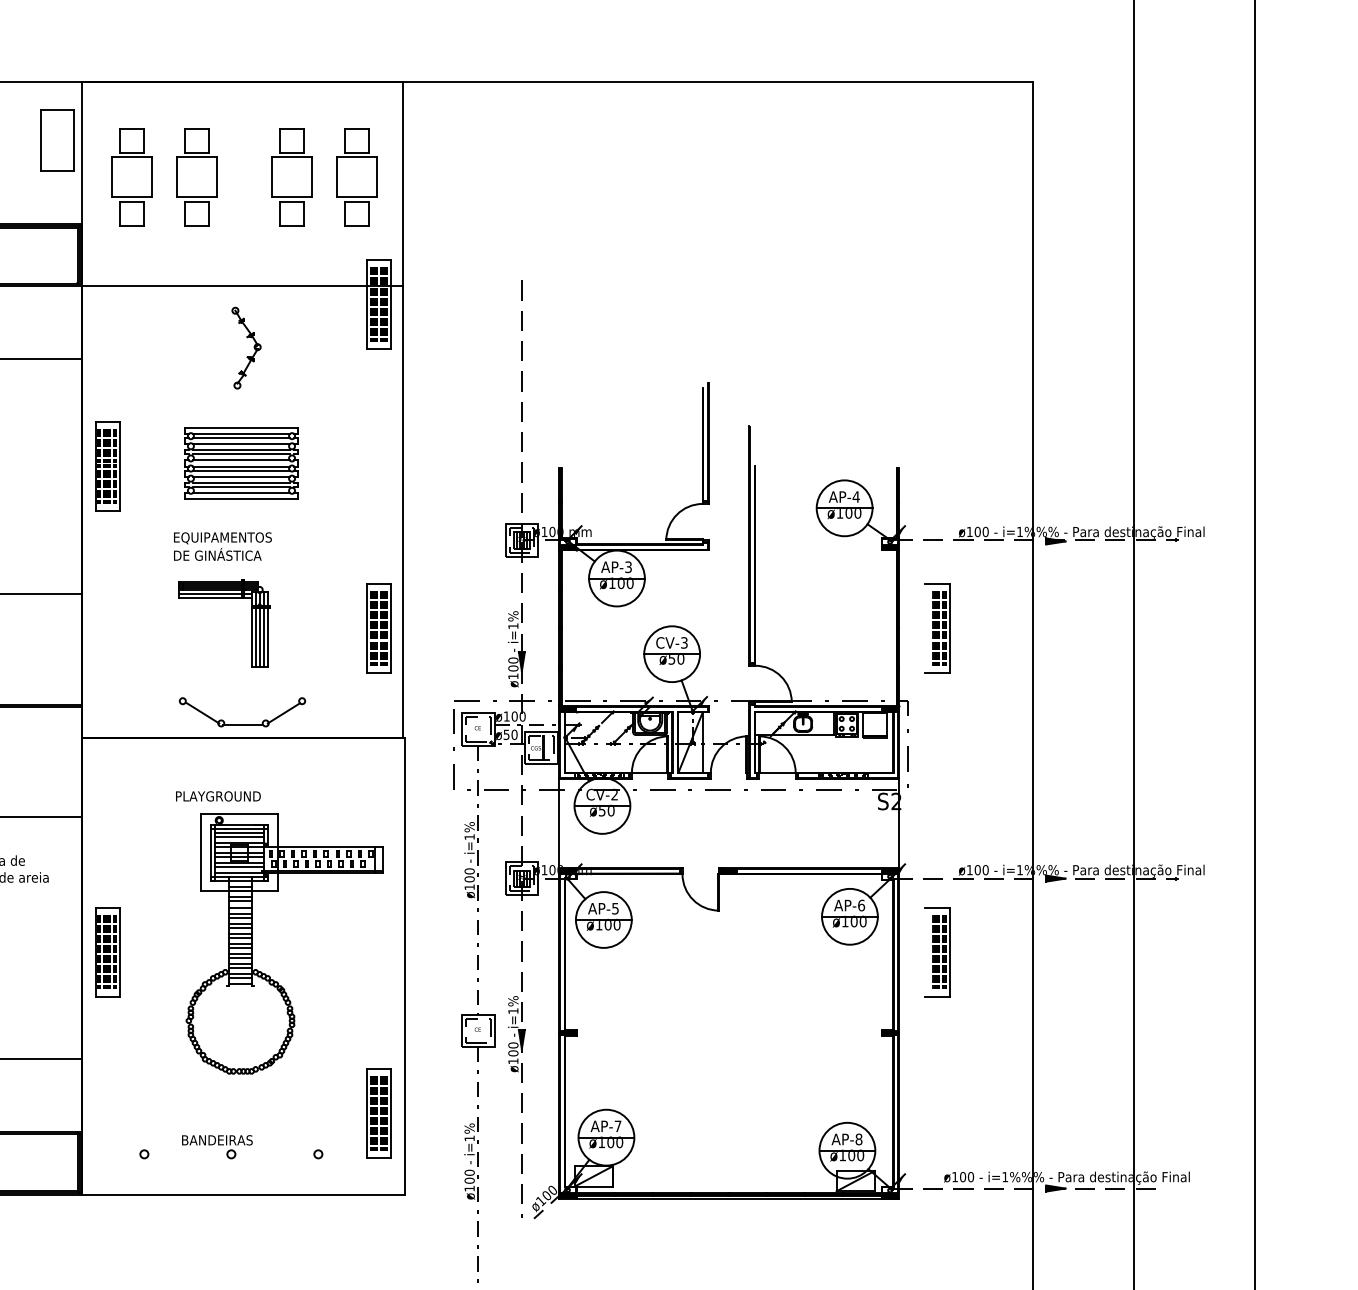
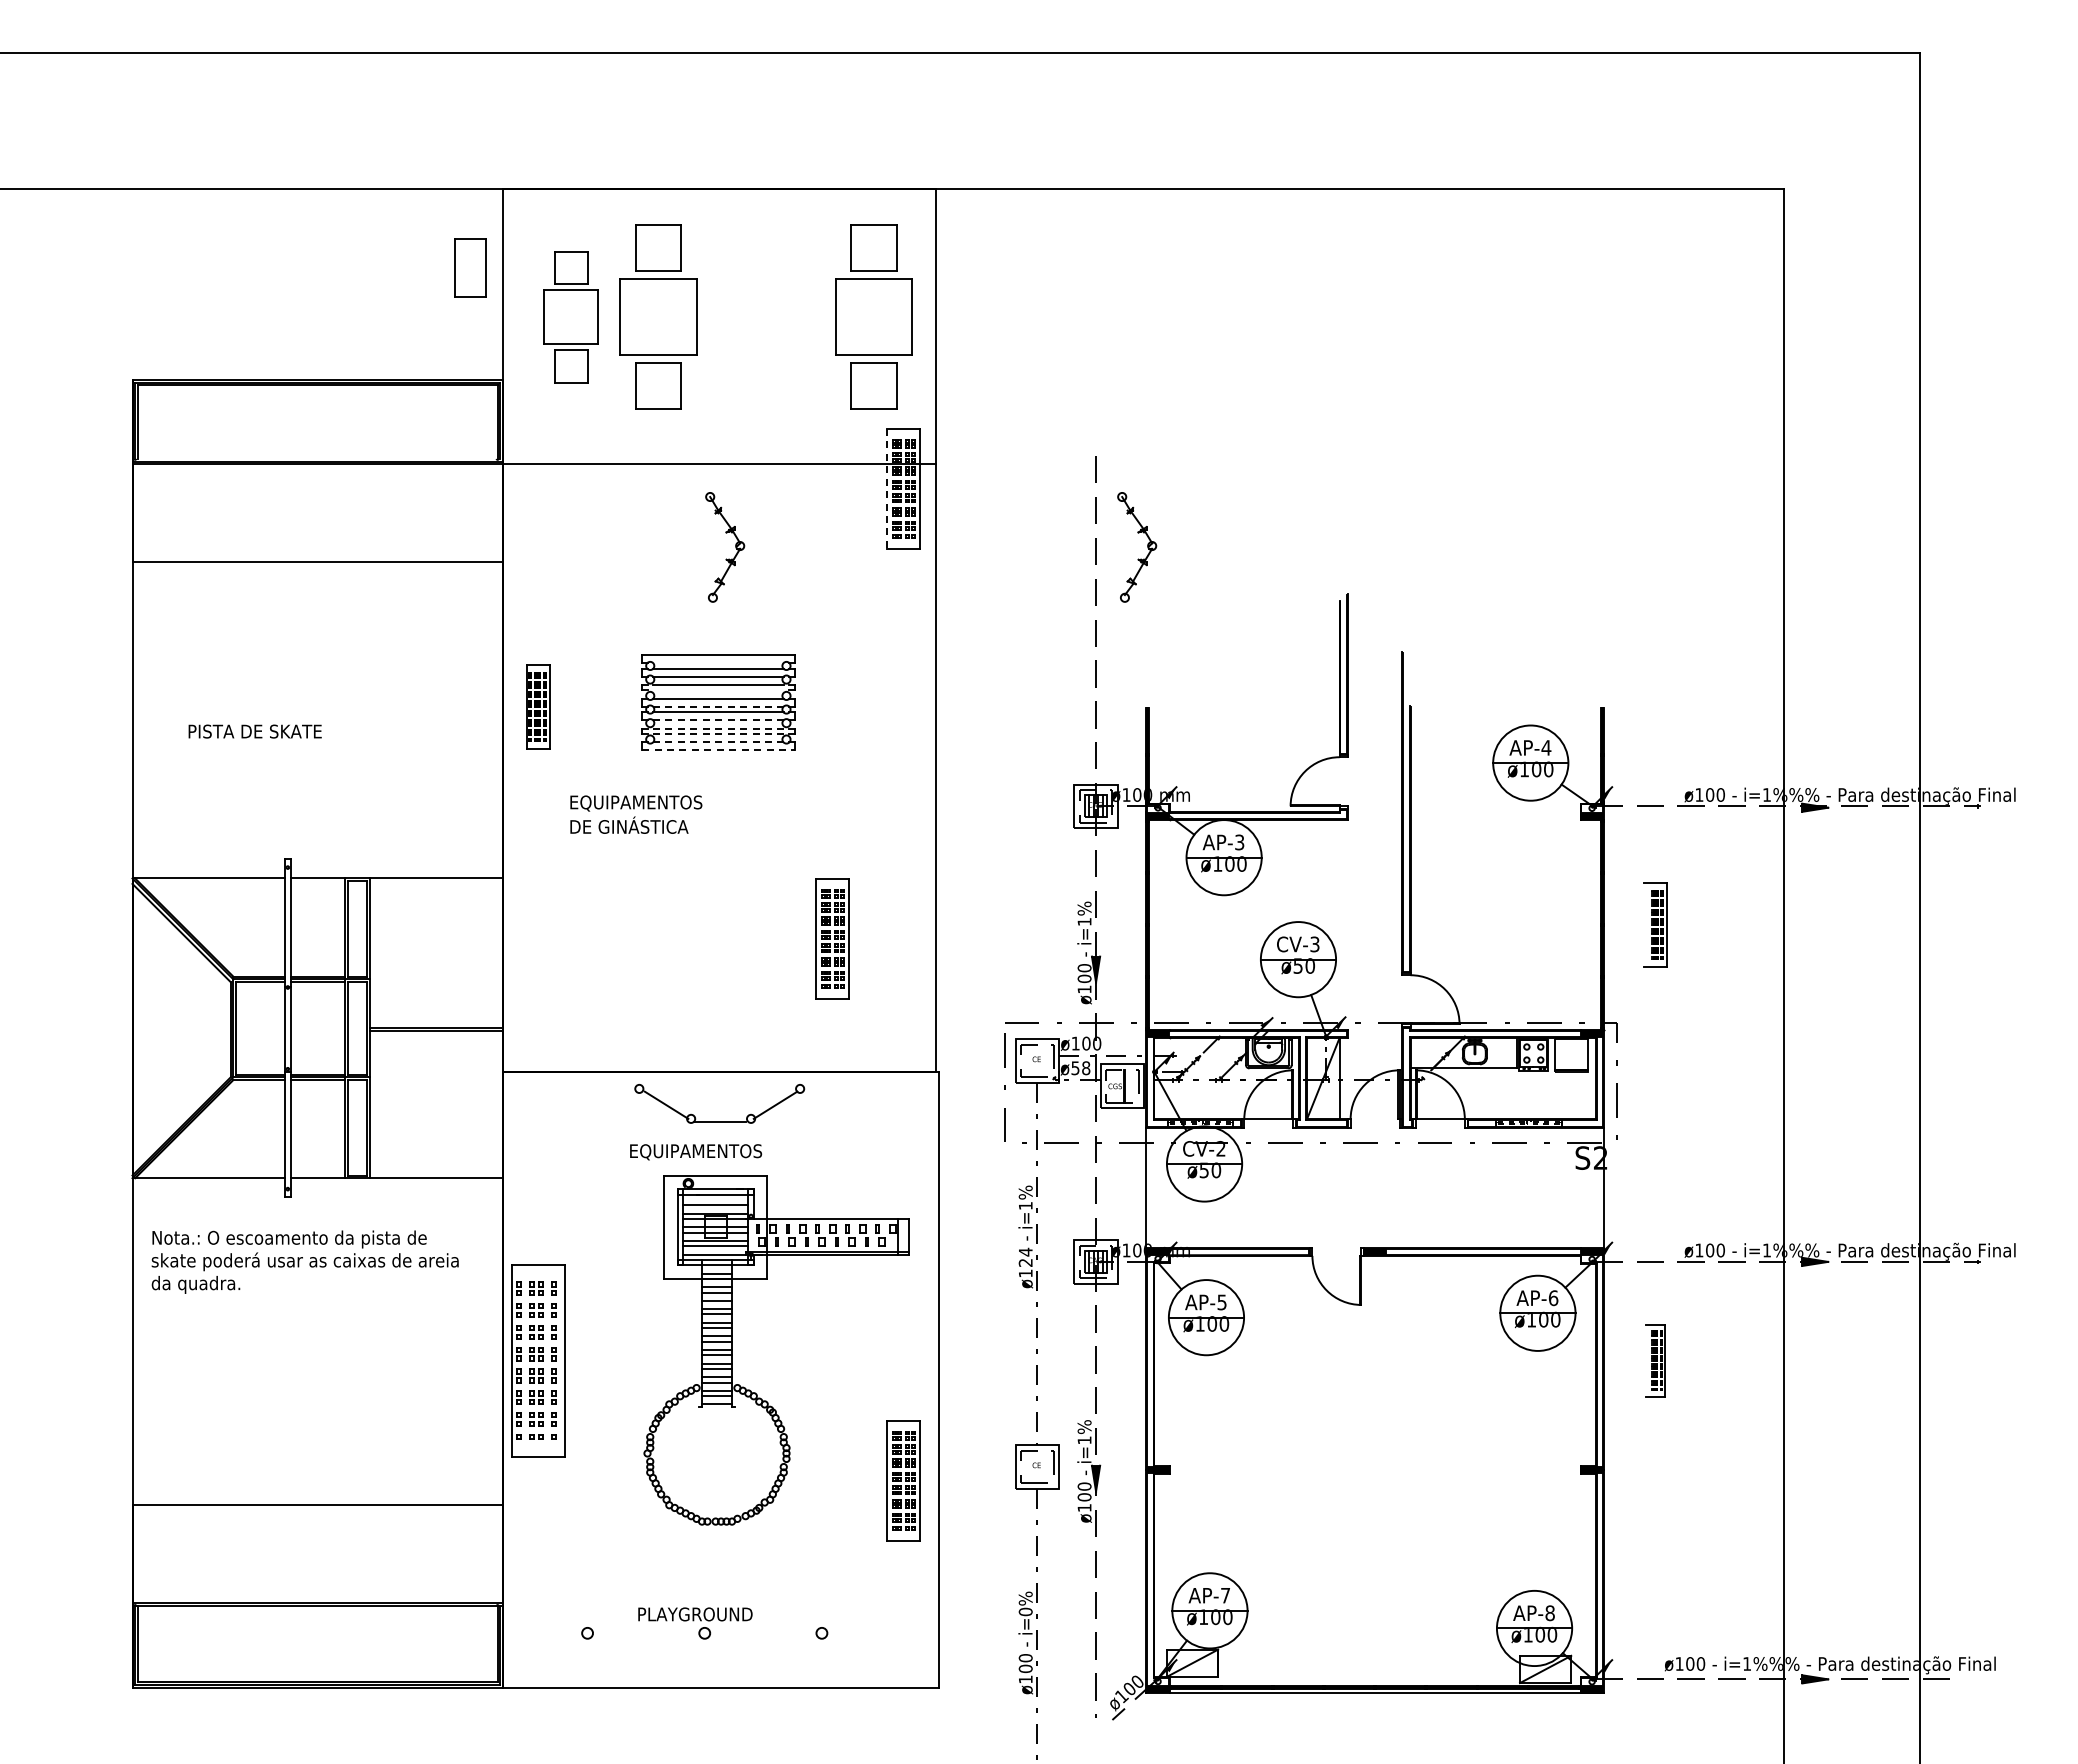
part: (57, 140) -> (470, 267), size x0.7
part: (197, 177) -> (658, 317), size x1.4
part: (292, 177) -> (786, 317), removed
part: (356, 177) -> (873, 317), size x1.4
line: (367, 304) -> (887, 488), solid -> dashed
part: (560, 348) -> (1147, 547), added
line: (240, 434) -> (717, 663), removed
line: (240, 454) -> (717, 690), removed
part: (107, 466) -> (538, 706), size x0.7
line: (241, 466) -> (718, 706), solid -> dashed
line: (241, 476) -> (718, 720), solid -> dashed
line: (241, 482) -> (718, 728), solid -> dashed
line: (241, 487) -> (718, 734), solid -> dashed
line: (241, 493) -> (718, 742), solid -> dashed
line: (241, 498) -> (718, 750), solid -> dashed
text: (223, 546) -> (636, 814), moved
part: (224, 598) -> (695, 884), removed
part: (378, 628) -> (832, 938), moved
part: (937, 628) -> (1655, 924), size x0.7
part: (242, 725) -> (719, 1121), moved
text: (514, 734) -> (1086, 1067), ø50 -> ø58
text: (225, 797) -> (696, 1152), PLAYGROUND -> EQUIPAMENTOS
line: (239, 833) -> (715, 1200), removed
text: (469, 874) -> (1025, 1256), ø100 -> ø124
part: (107, 951) -> (538, 1360), size x1.6
part: (937, 951) -> (1655, 1360), size x0.6
part: (378, 1113) -> (903, 1480), moved
text: (469, 1138) -> (1025, 1611), i=1%%% -> i=0%%%
text: (225, 1140) -> (696, 1614), BANDEIRAS -> PLAYGROUND

